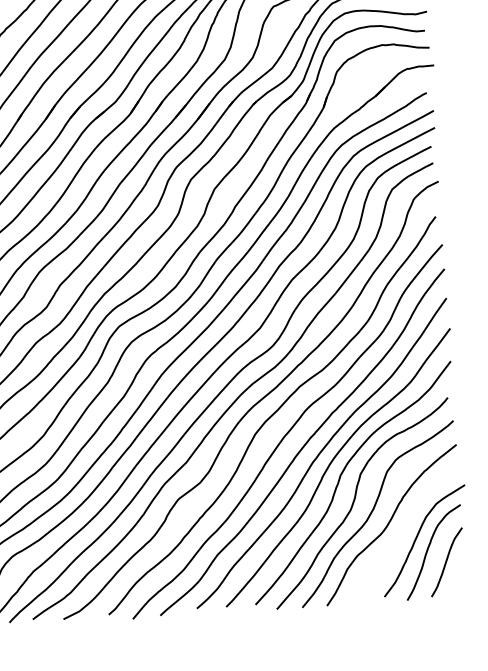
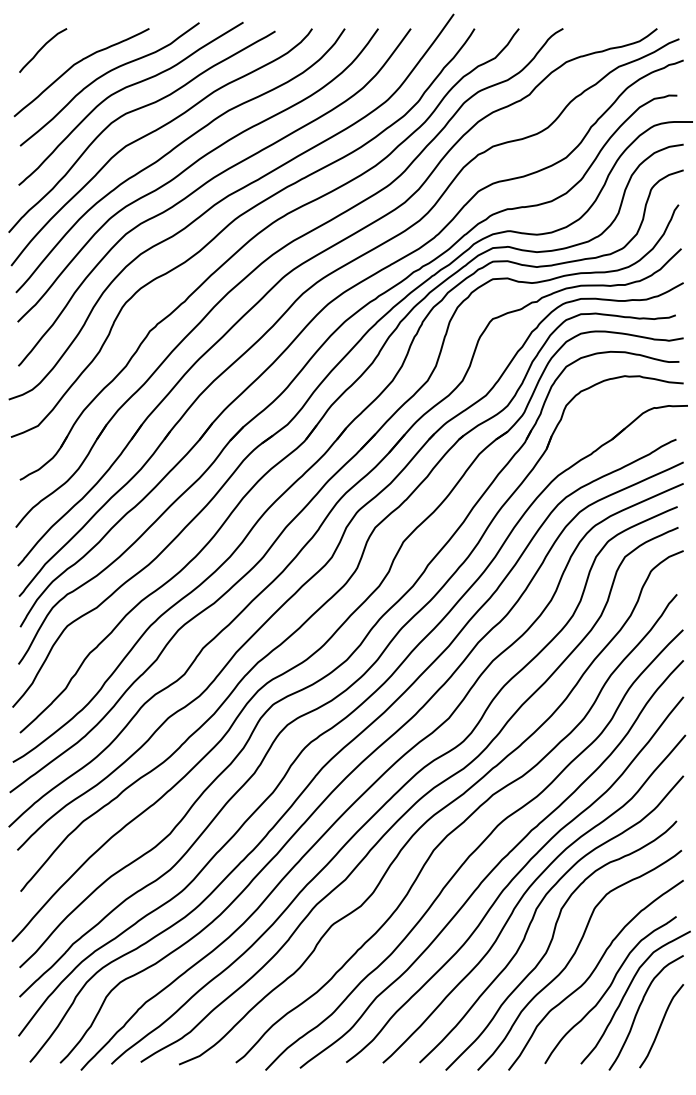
curve: (402, 536) -> (608, 990), added

